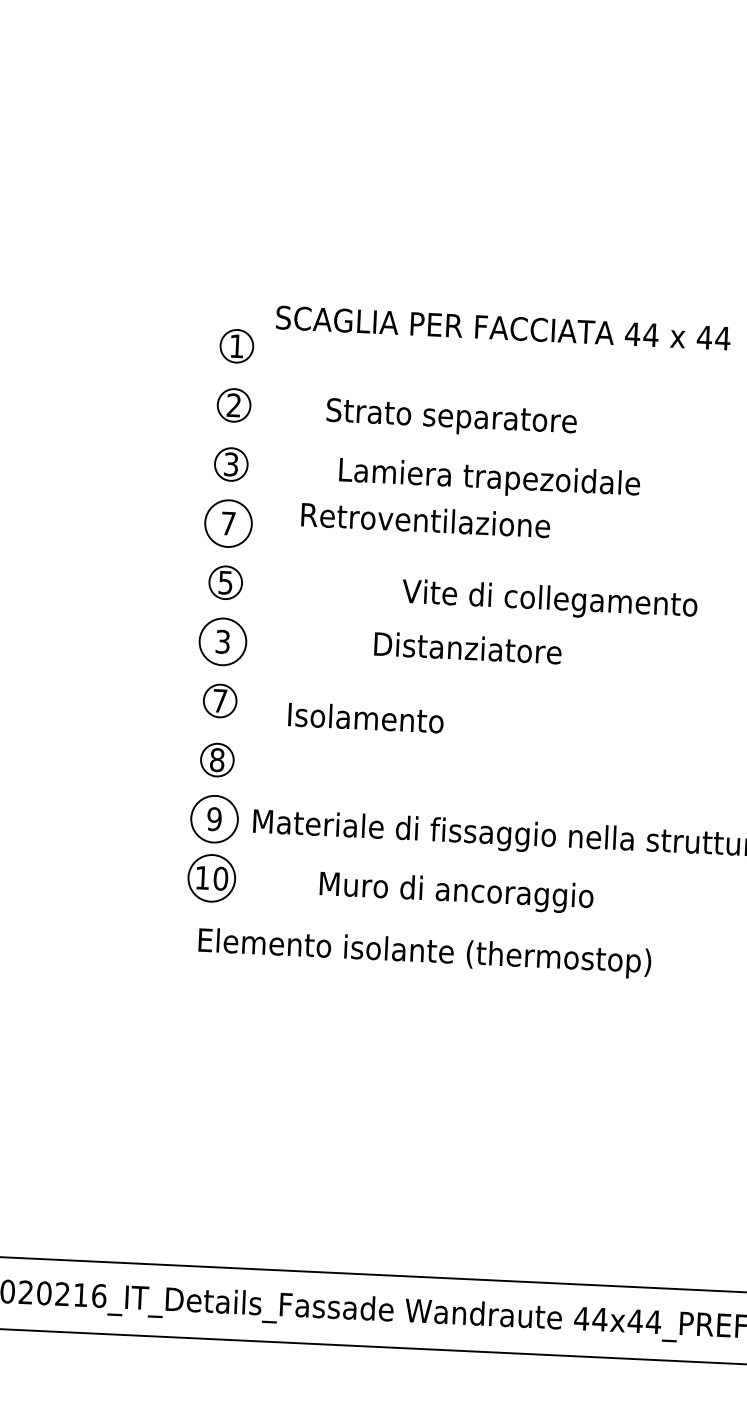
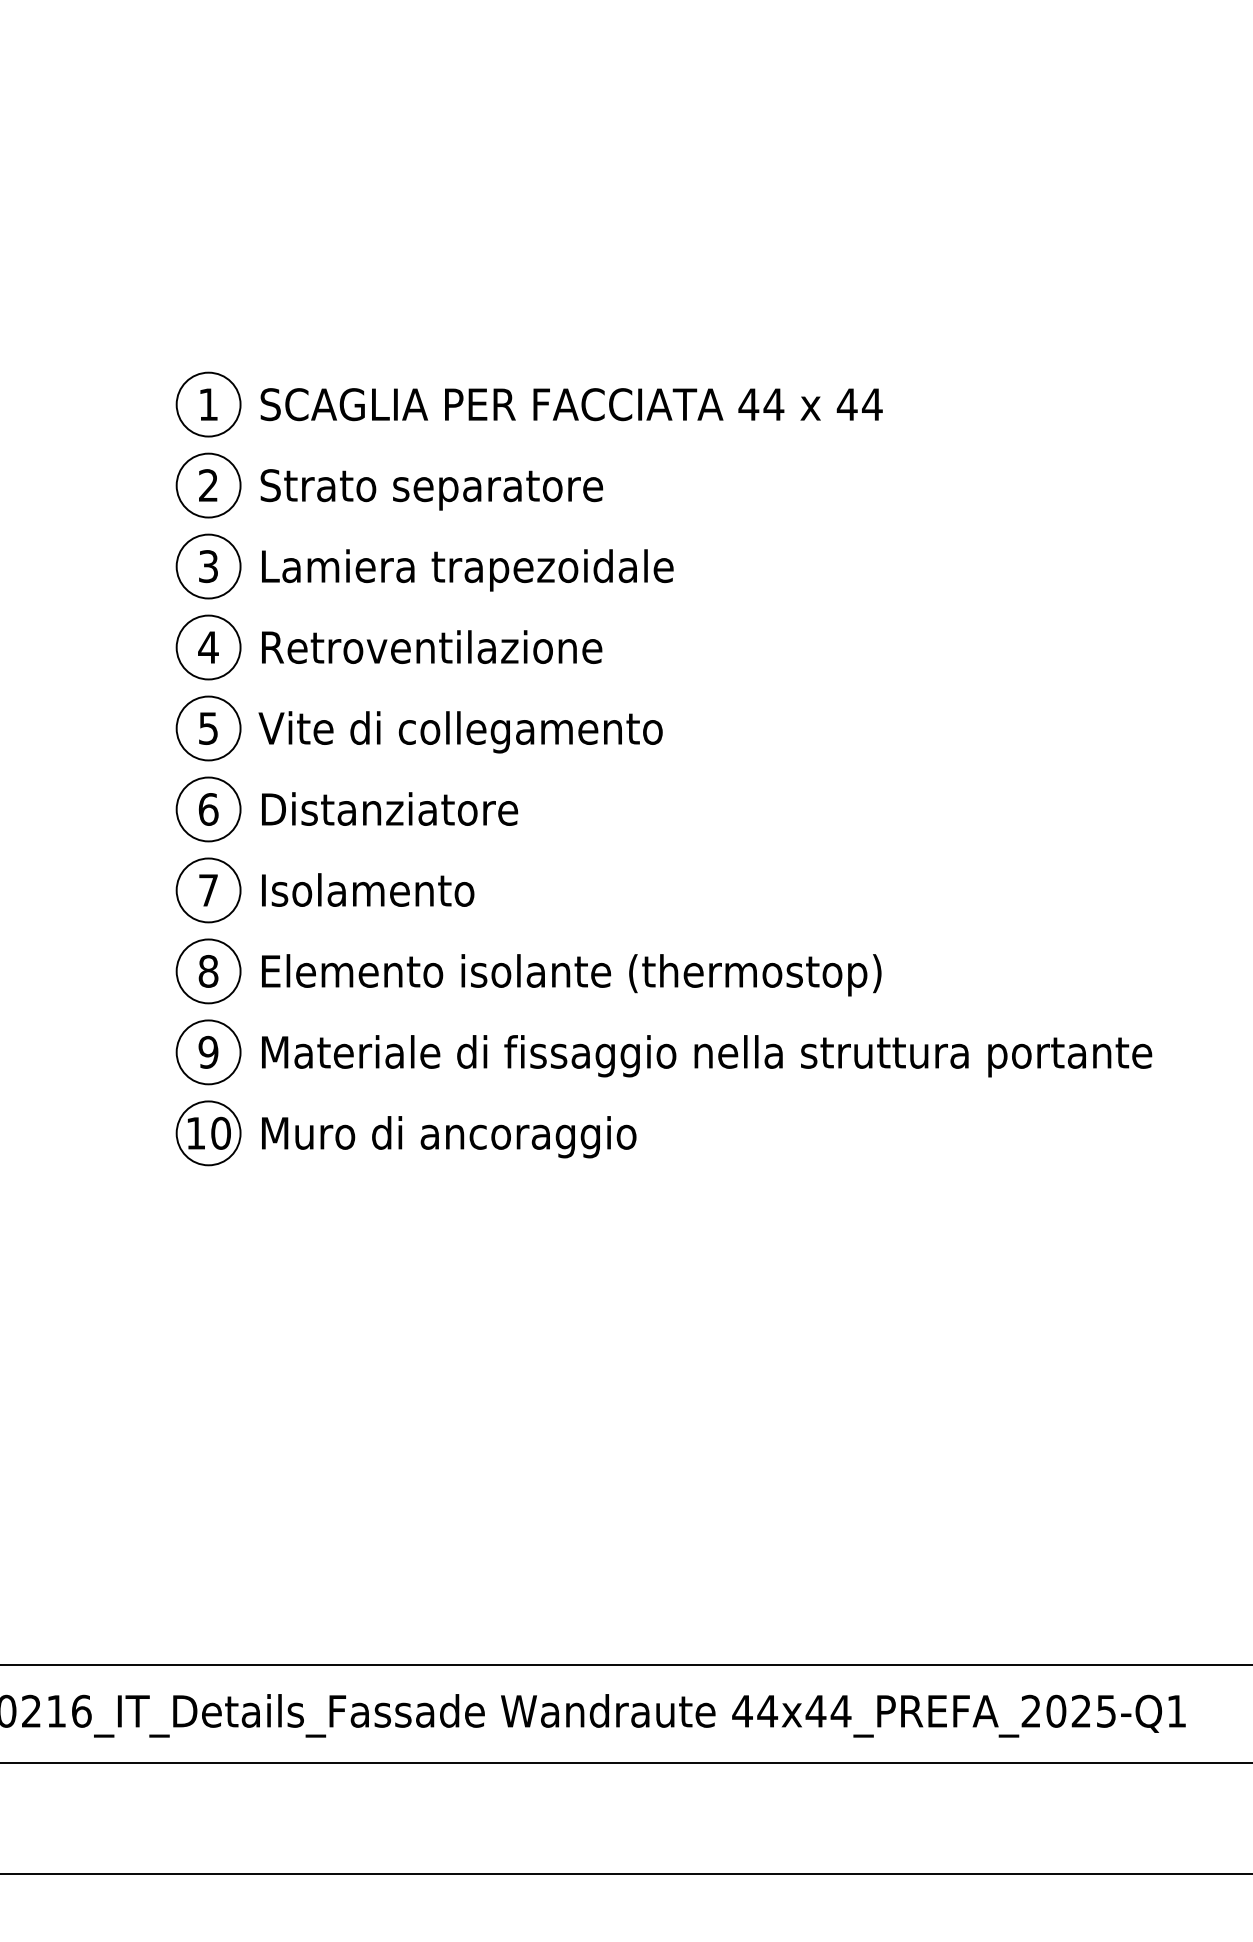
text: (503, 328) -> (571, 404), moved
circle: (236, 346) -> (208, 404), size x1.43
circle: (234, 405) -> (208, 485), size x1.43
text: (451, 418) -> (431, 489), moved
circle: (231, 464) -> (208, 566), size x1.43
text: (489, 479) -> (467, 570), moved
text: (426, 519) -> (432, 646), moved
text: (228, 523) -> (208, 647), 7 -> 4
circle: (225, 582) -> (208, 728), size x1.43
text: (549, 600) -> (460, 732), moved
text: (222, 641) -> (208, 809), 3 -> 6
text: (468, 647) -> (390, 808), moved
circle: (220, 701) -> (208, 890), size x1.43
text: (366, 717) -> (368, 889), moved
circle: (217, 760) -> (208, 971), size x1.43
text: (456, 892) -> (449, 1137), moved
text: (424, 953) -> (571, 975), moved

